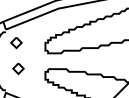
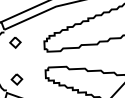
part: (18, 68) -> (16, 79), moved

